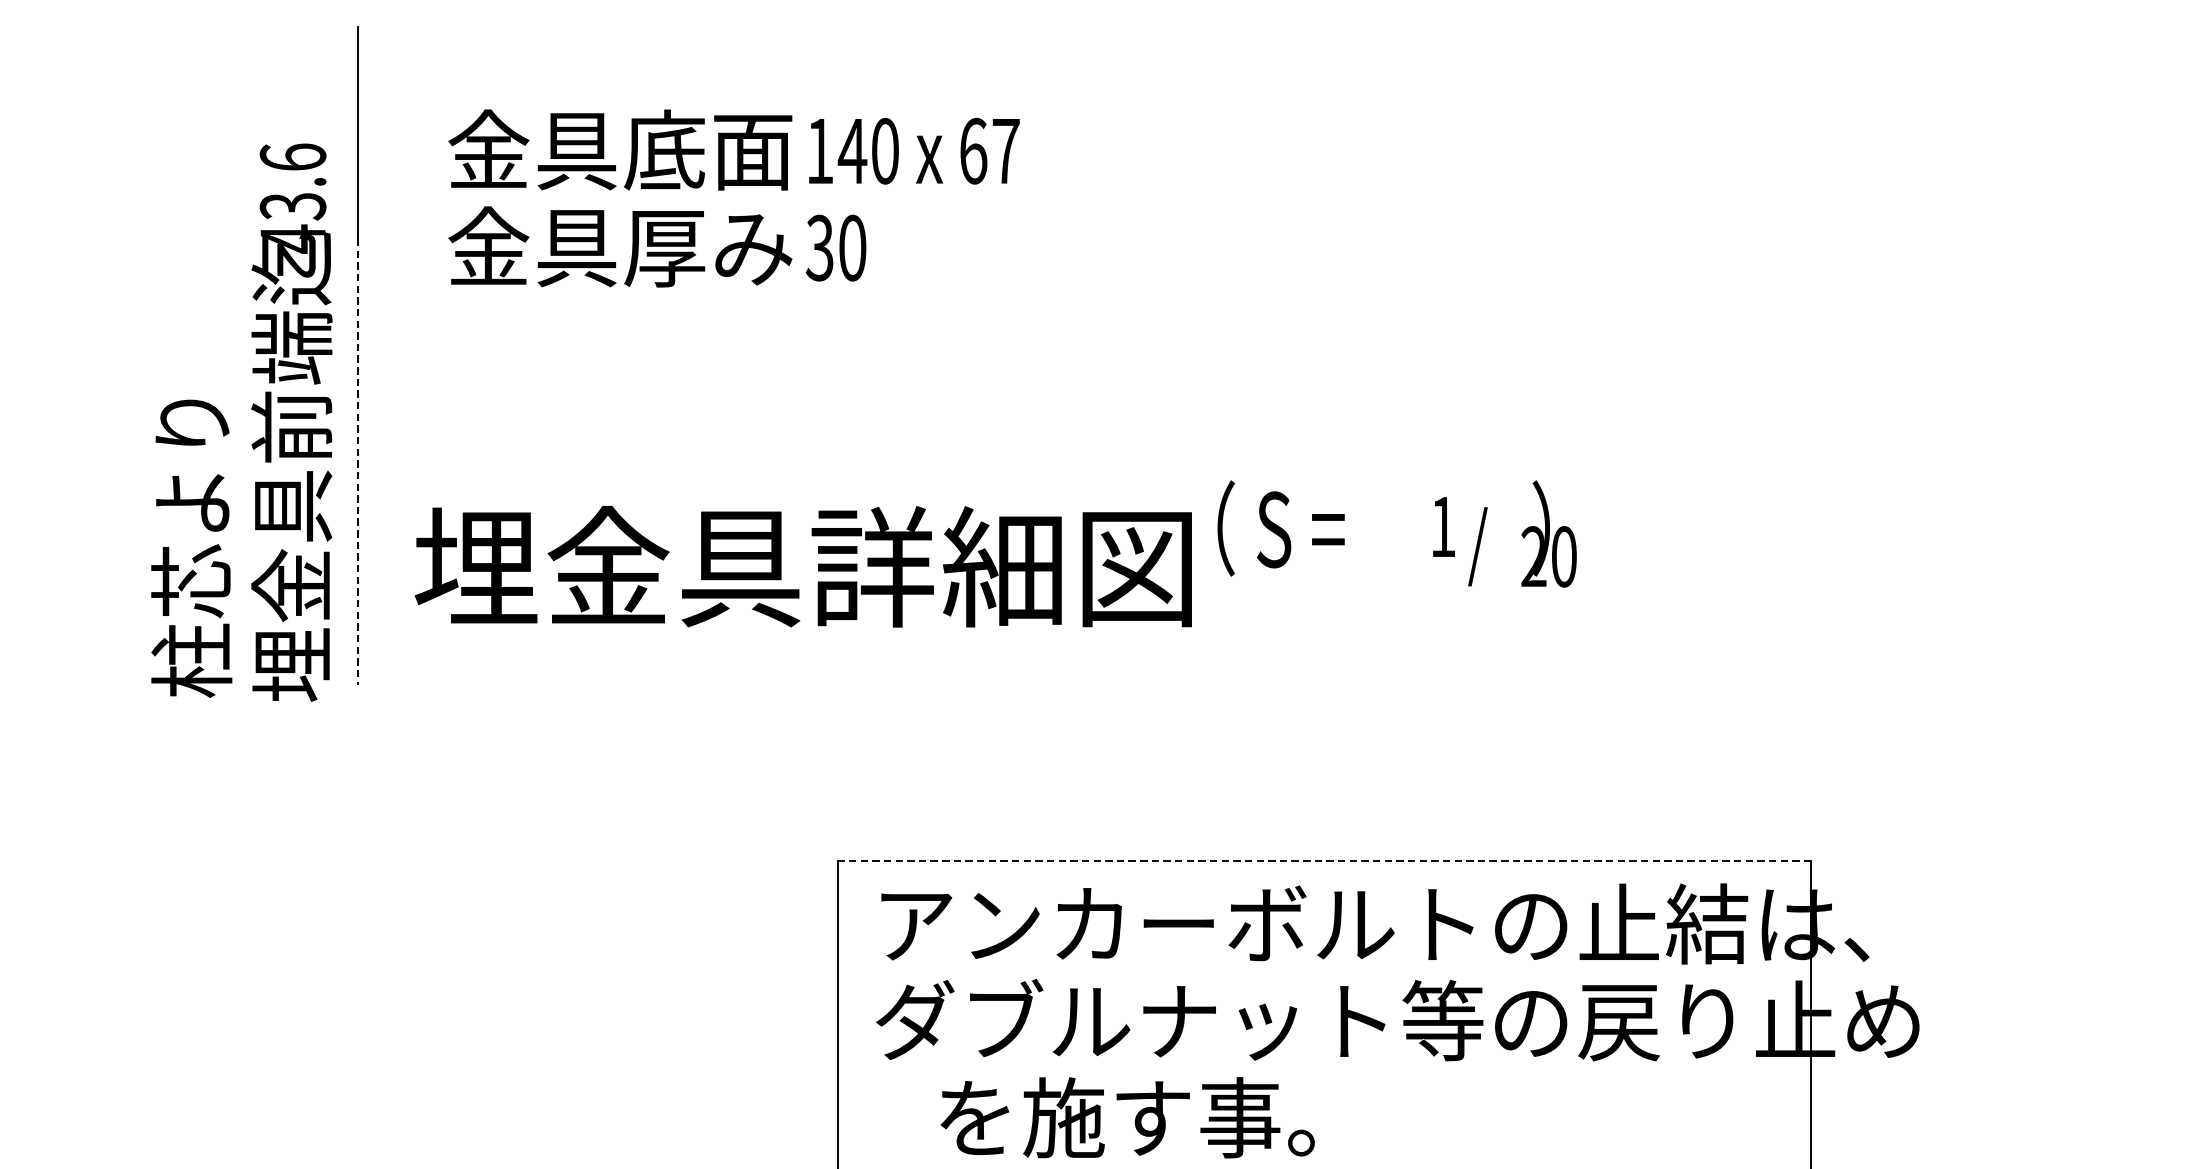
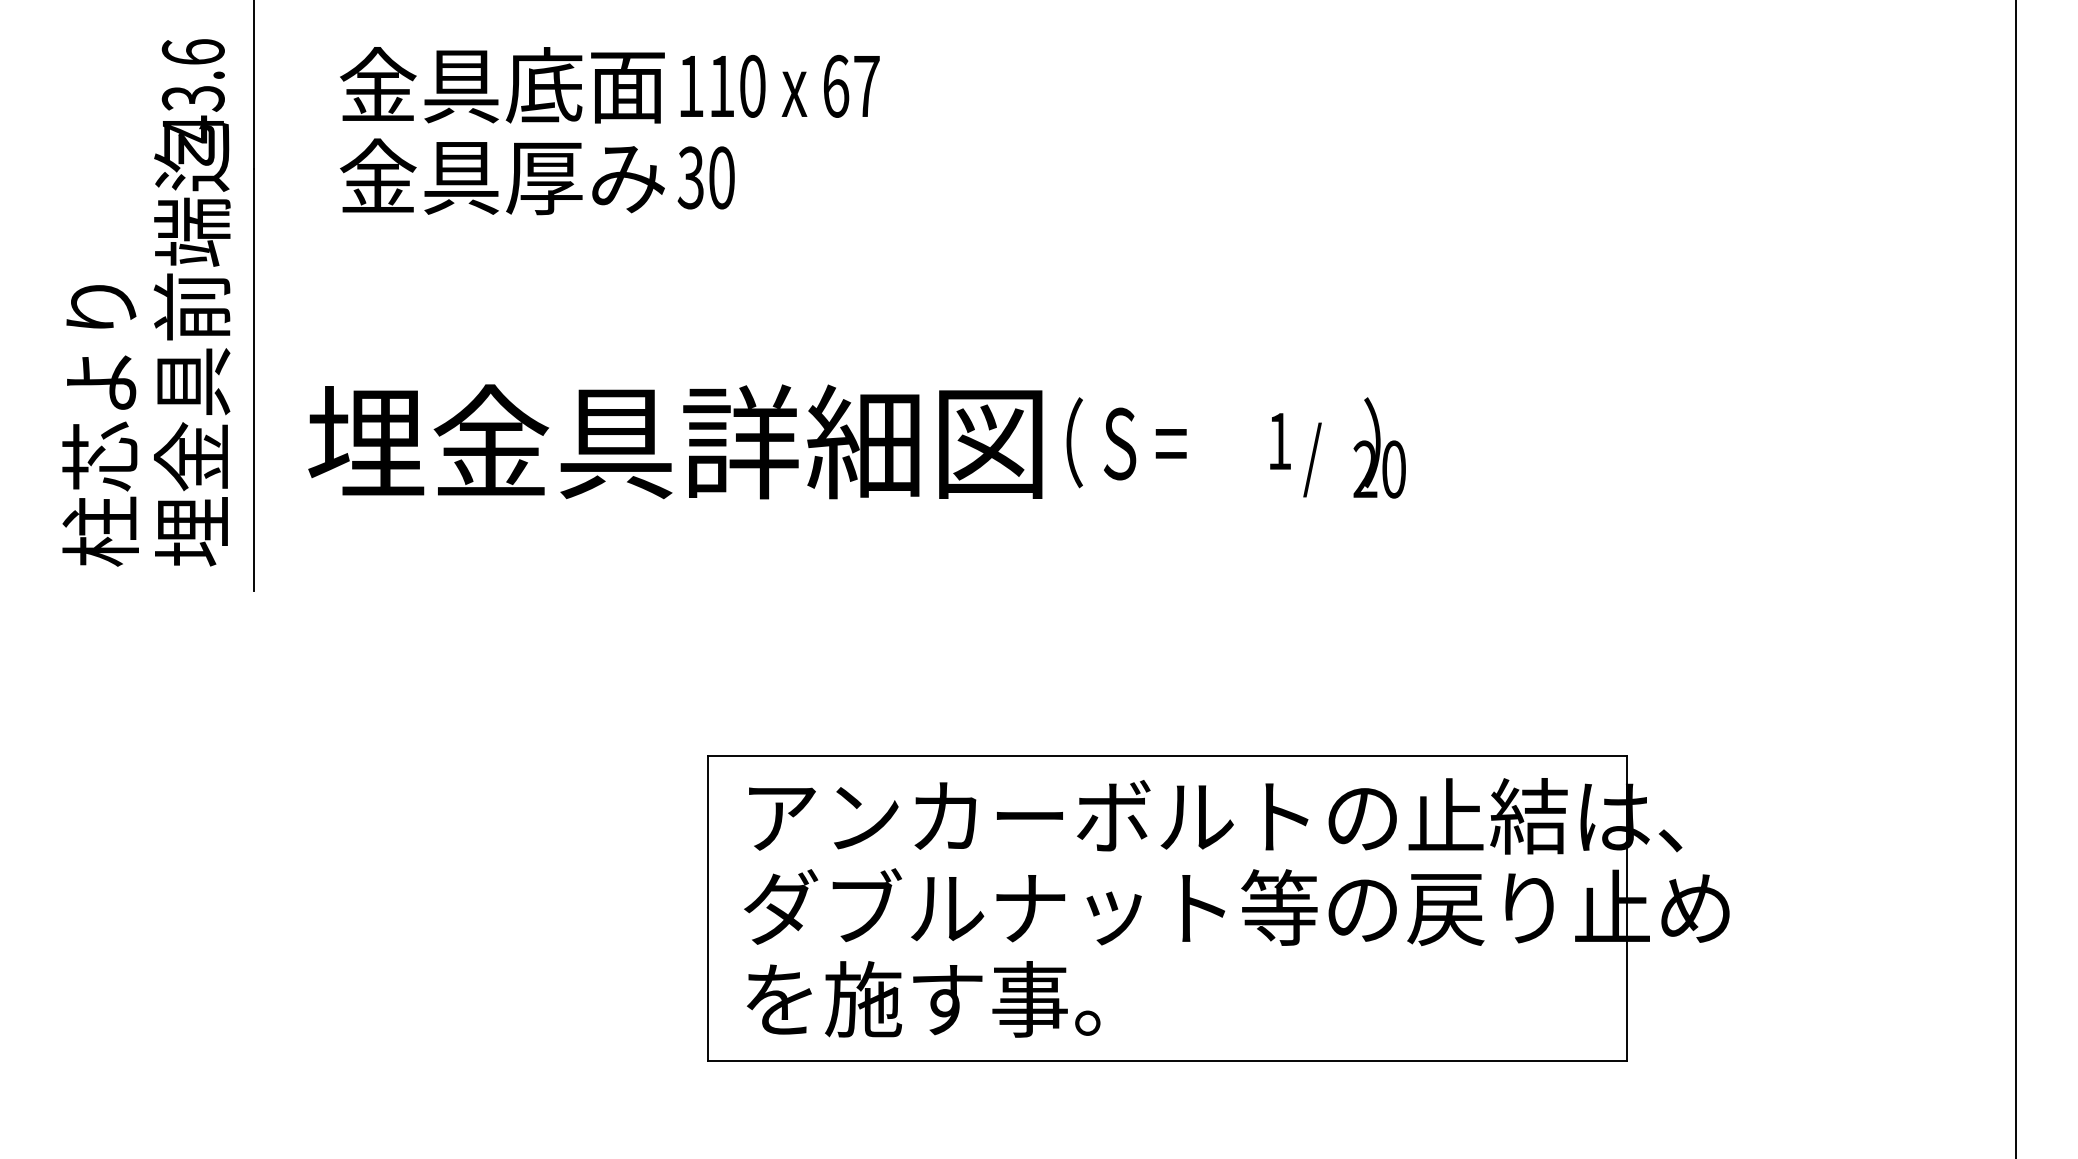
text: (852, 151) -> (721, 86), 140 -> 110
text: (291, 422) -> (191, 302), moved
line: (357, 461) -> (254, 379), dashed -> solid
text: (191, 548) -> (100, 425), moved
text: (803, 566) -> (675, 441), moved
line: (1324, 860) -> (1167, 756), dashed -> solid
text: (1127, 1117) -> (923, 999), moved

